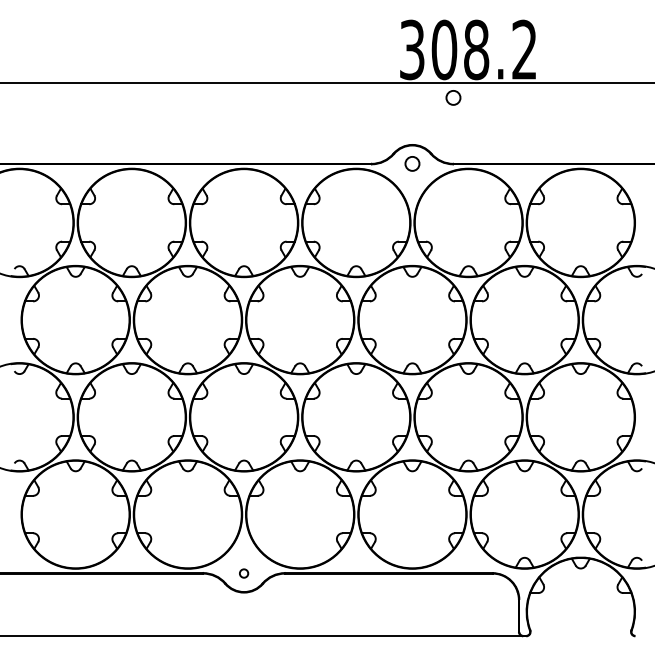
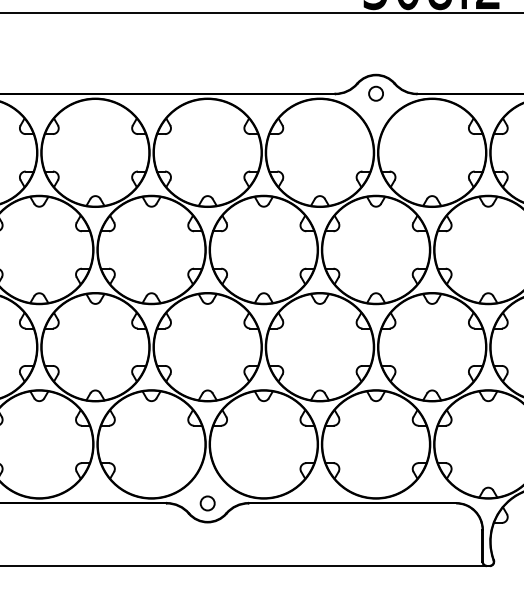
circle: (453, 97) -> (417, 27), removed
circle: (243, 573) -> (207, 503), size x1.67

